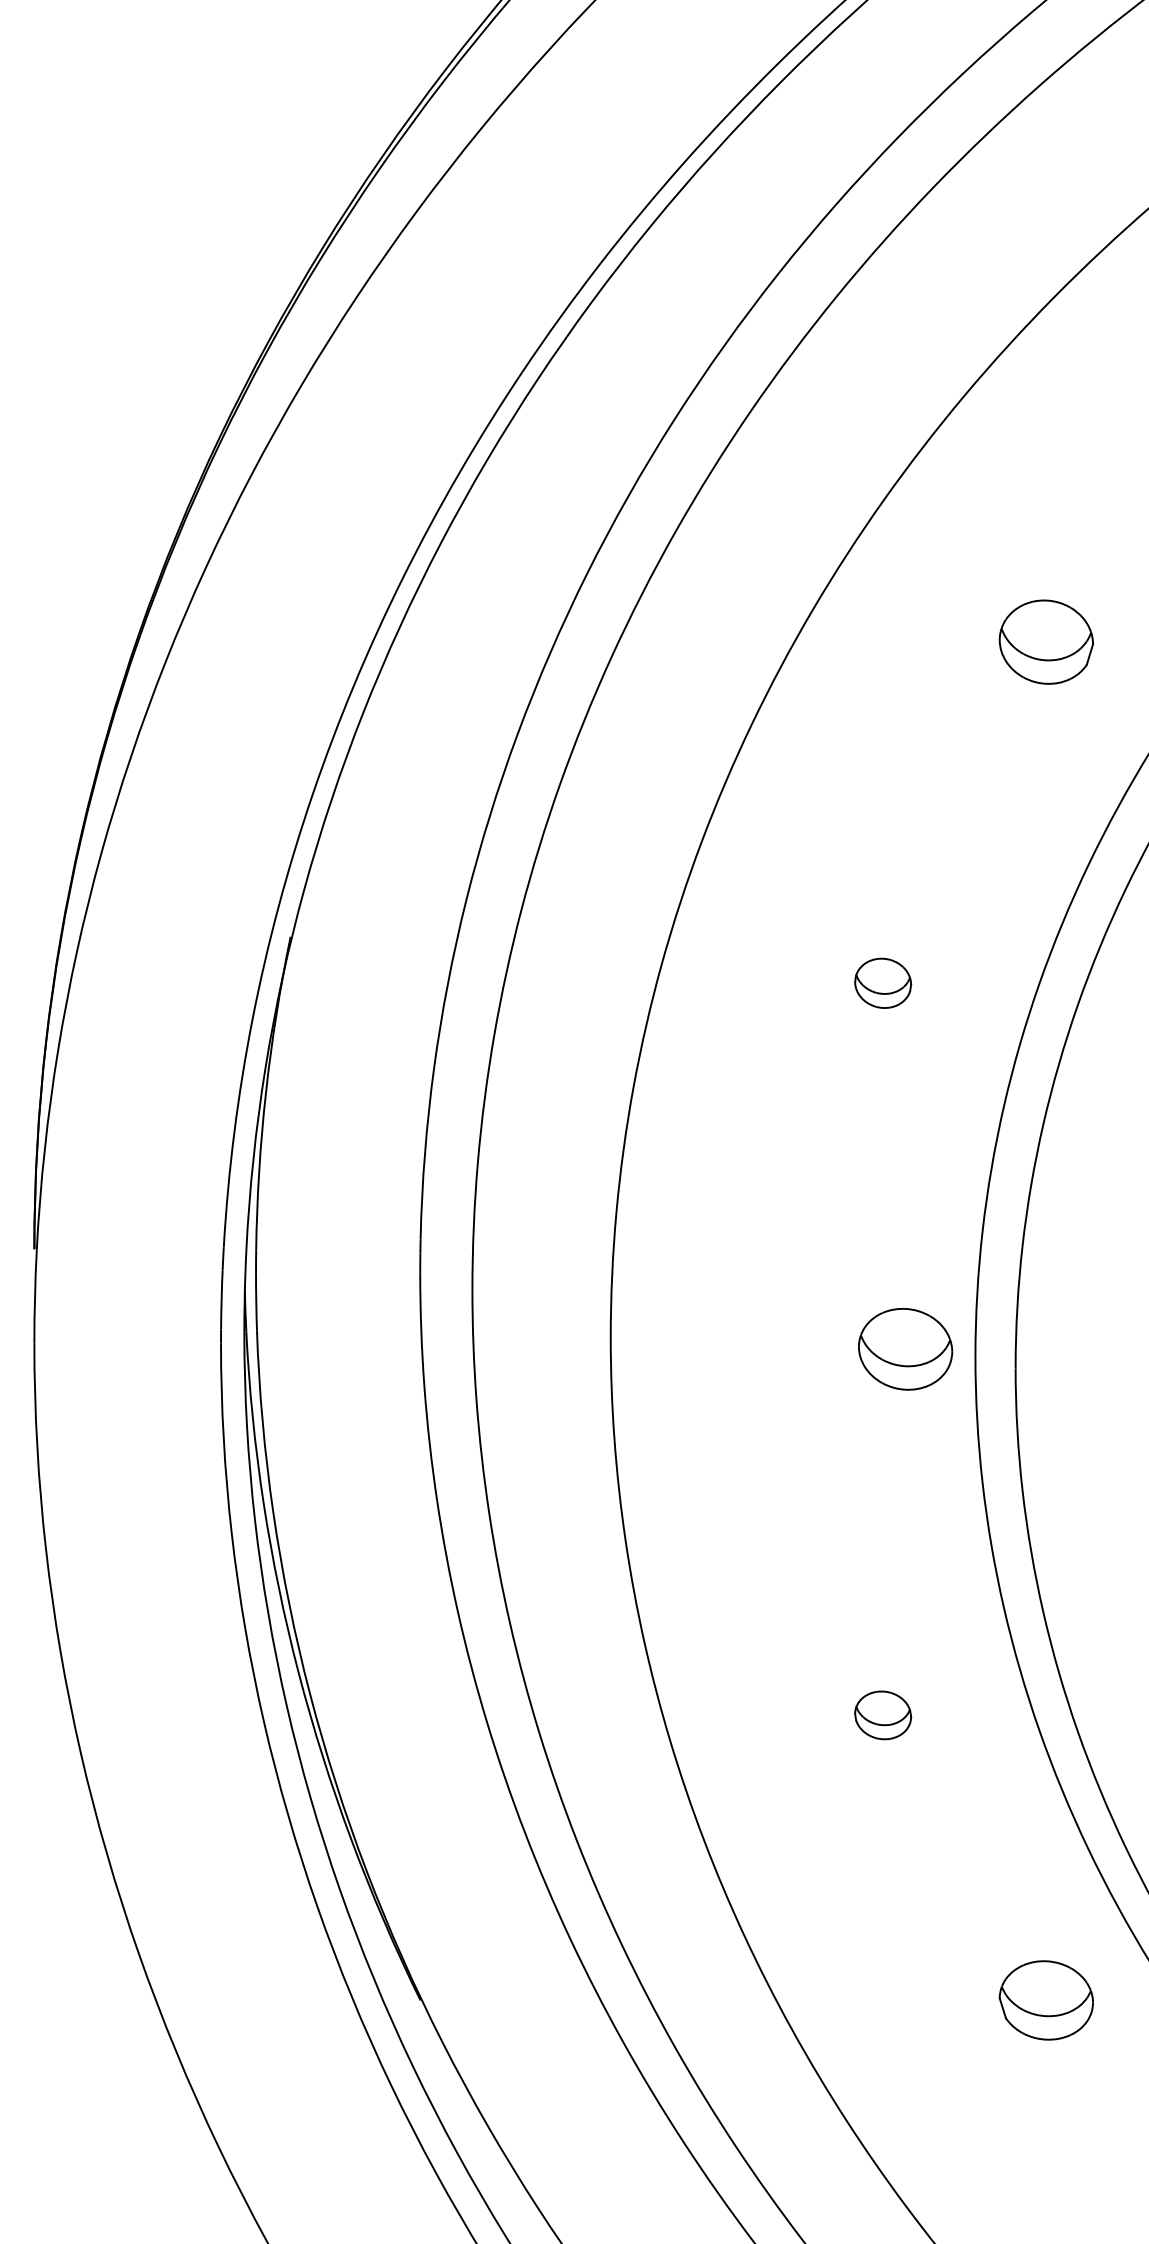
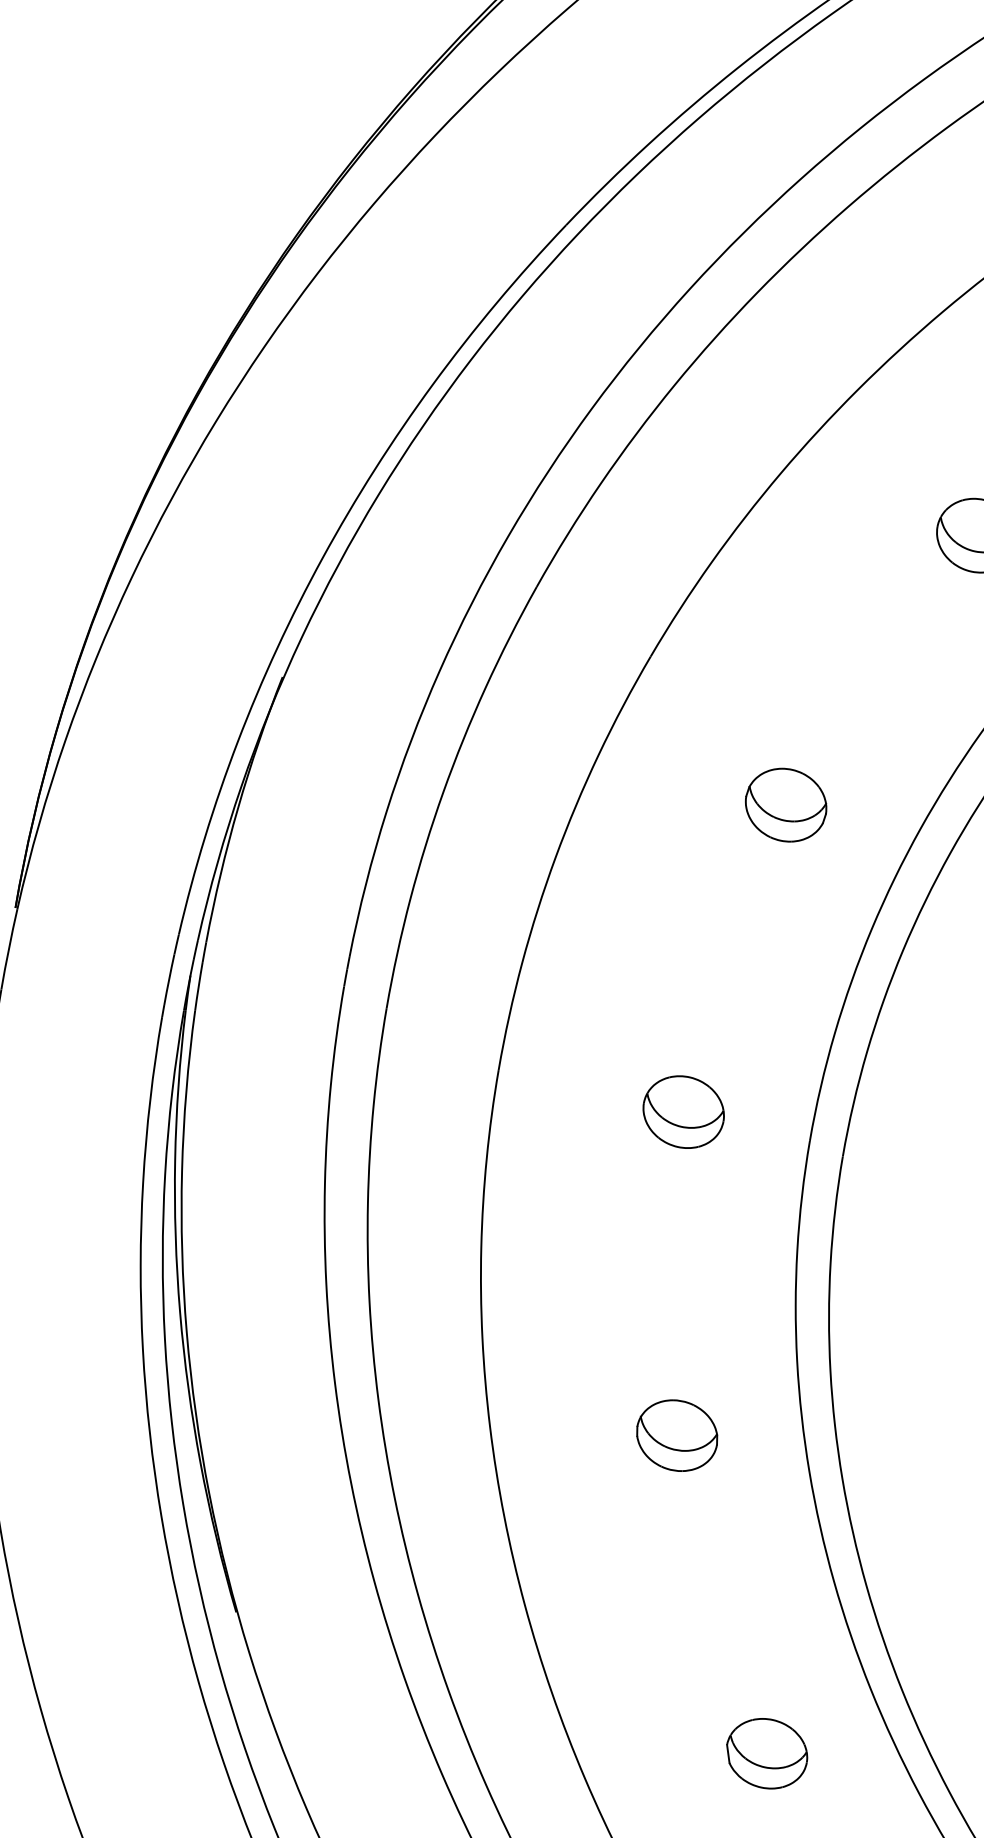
part: (882, 983) -> (785, 805), size x1.67
part: (905, 1348) -> (683, 1111), moved
part: (882, 1715) -> (676, 1435), size x1.67
part: (1045, 2000) -> (766, 1753), moved

